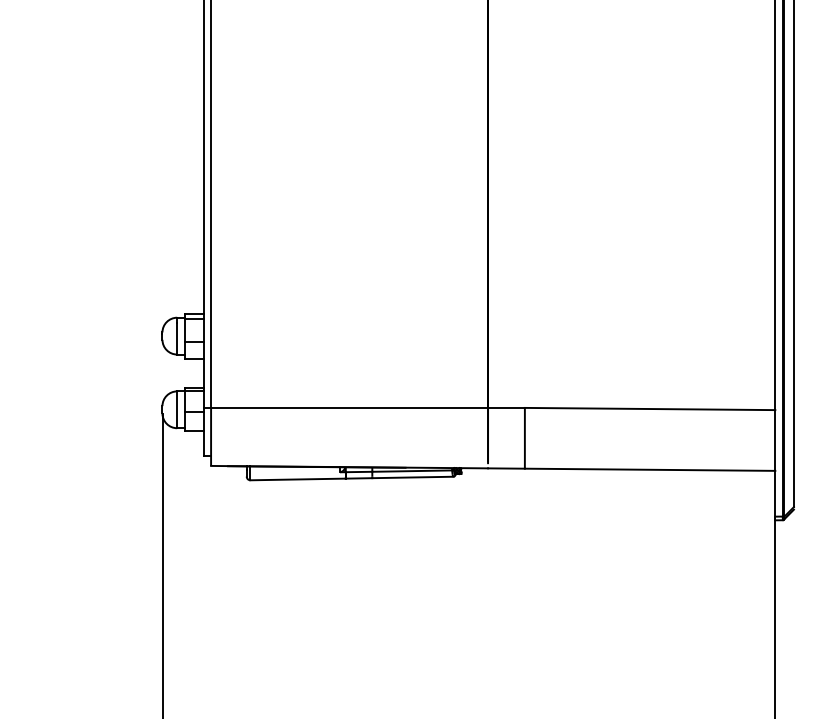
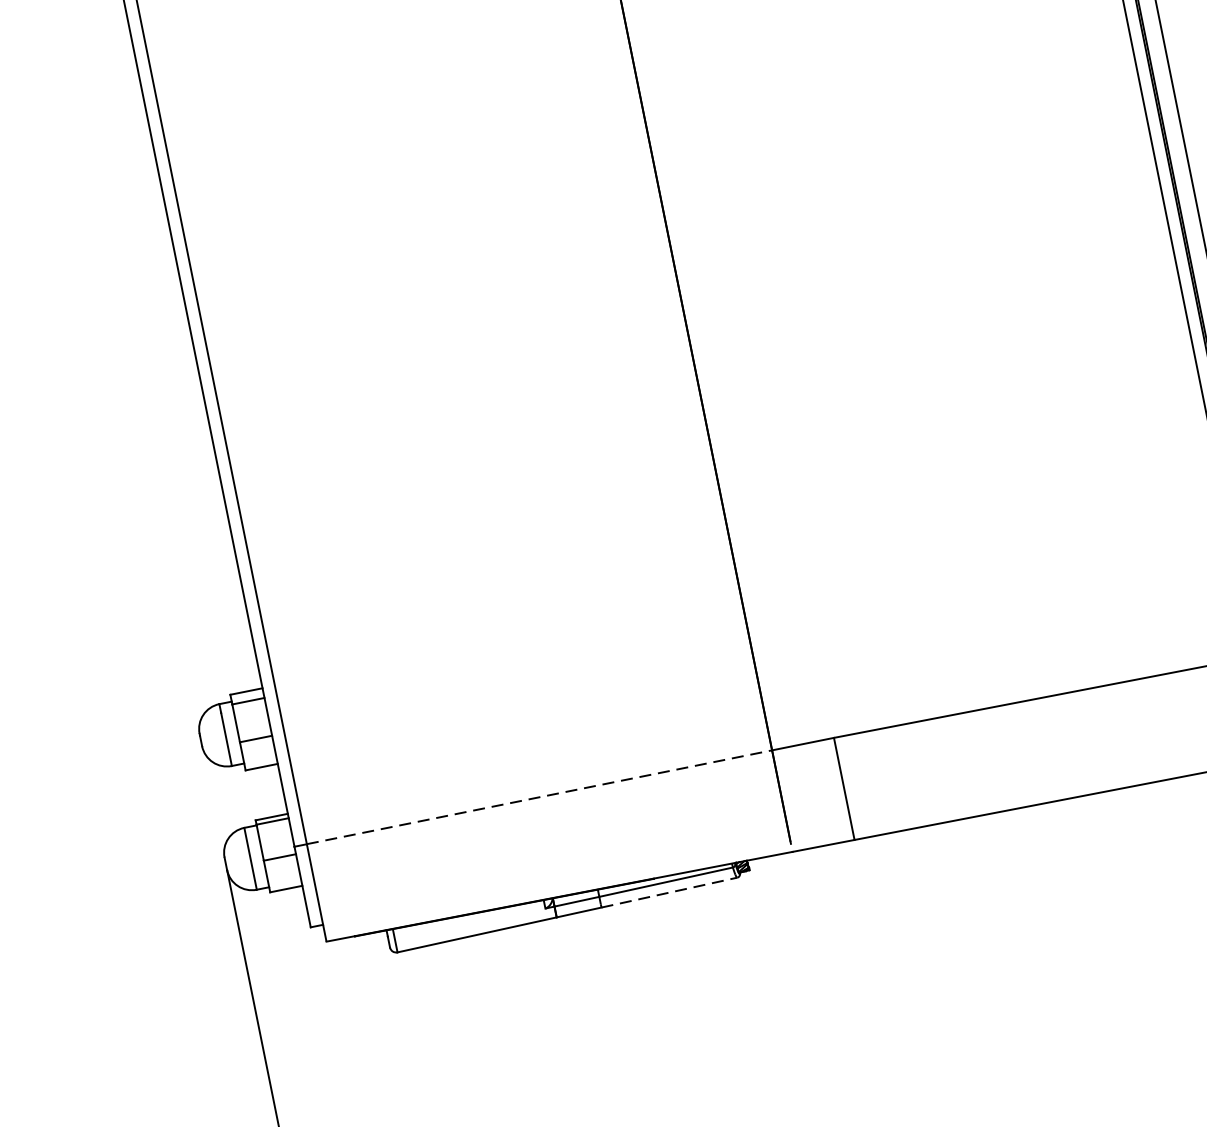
line: (350, 407) -> (540, 796), solid -> dashed
line: (412, 477) -> (668, 892), solid -> dashed

